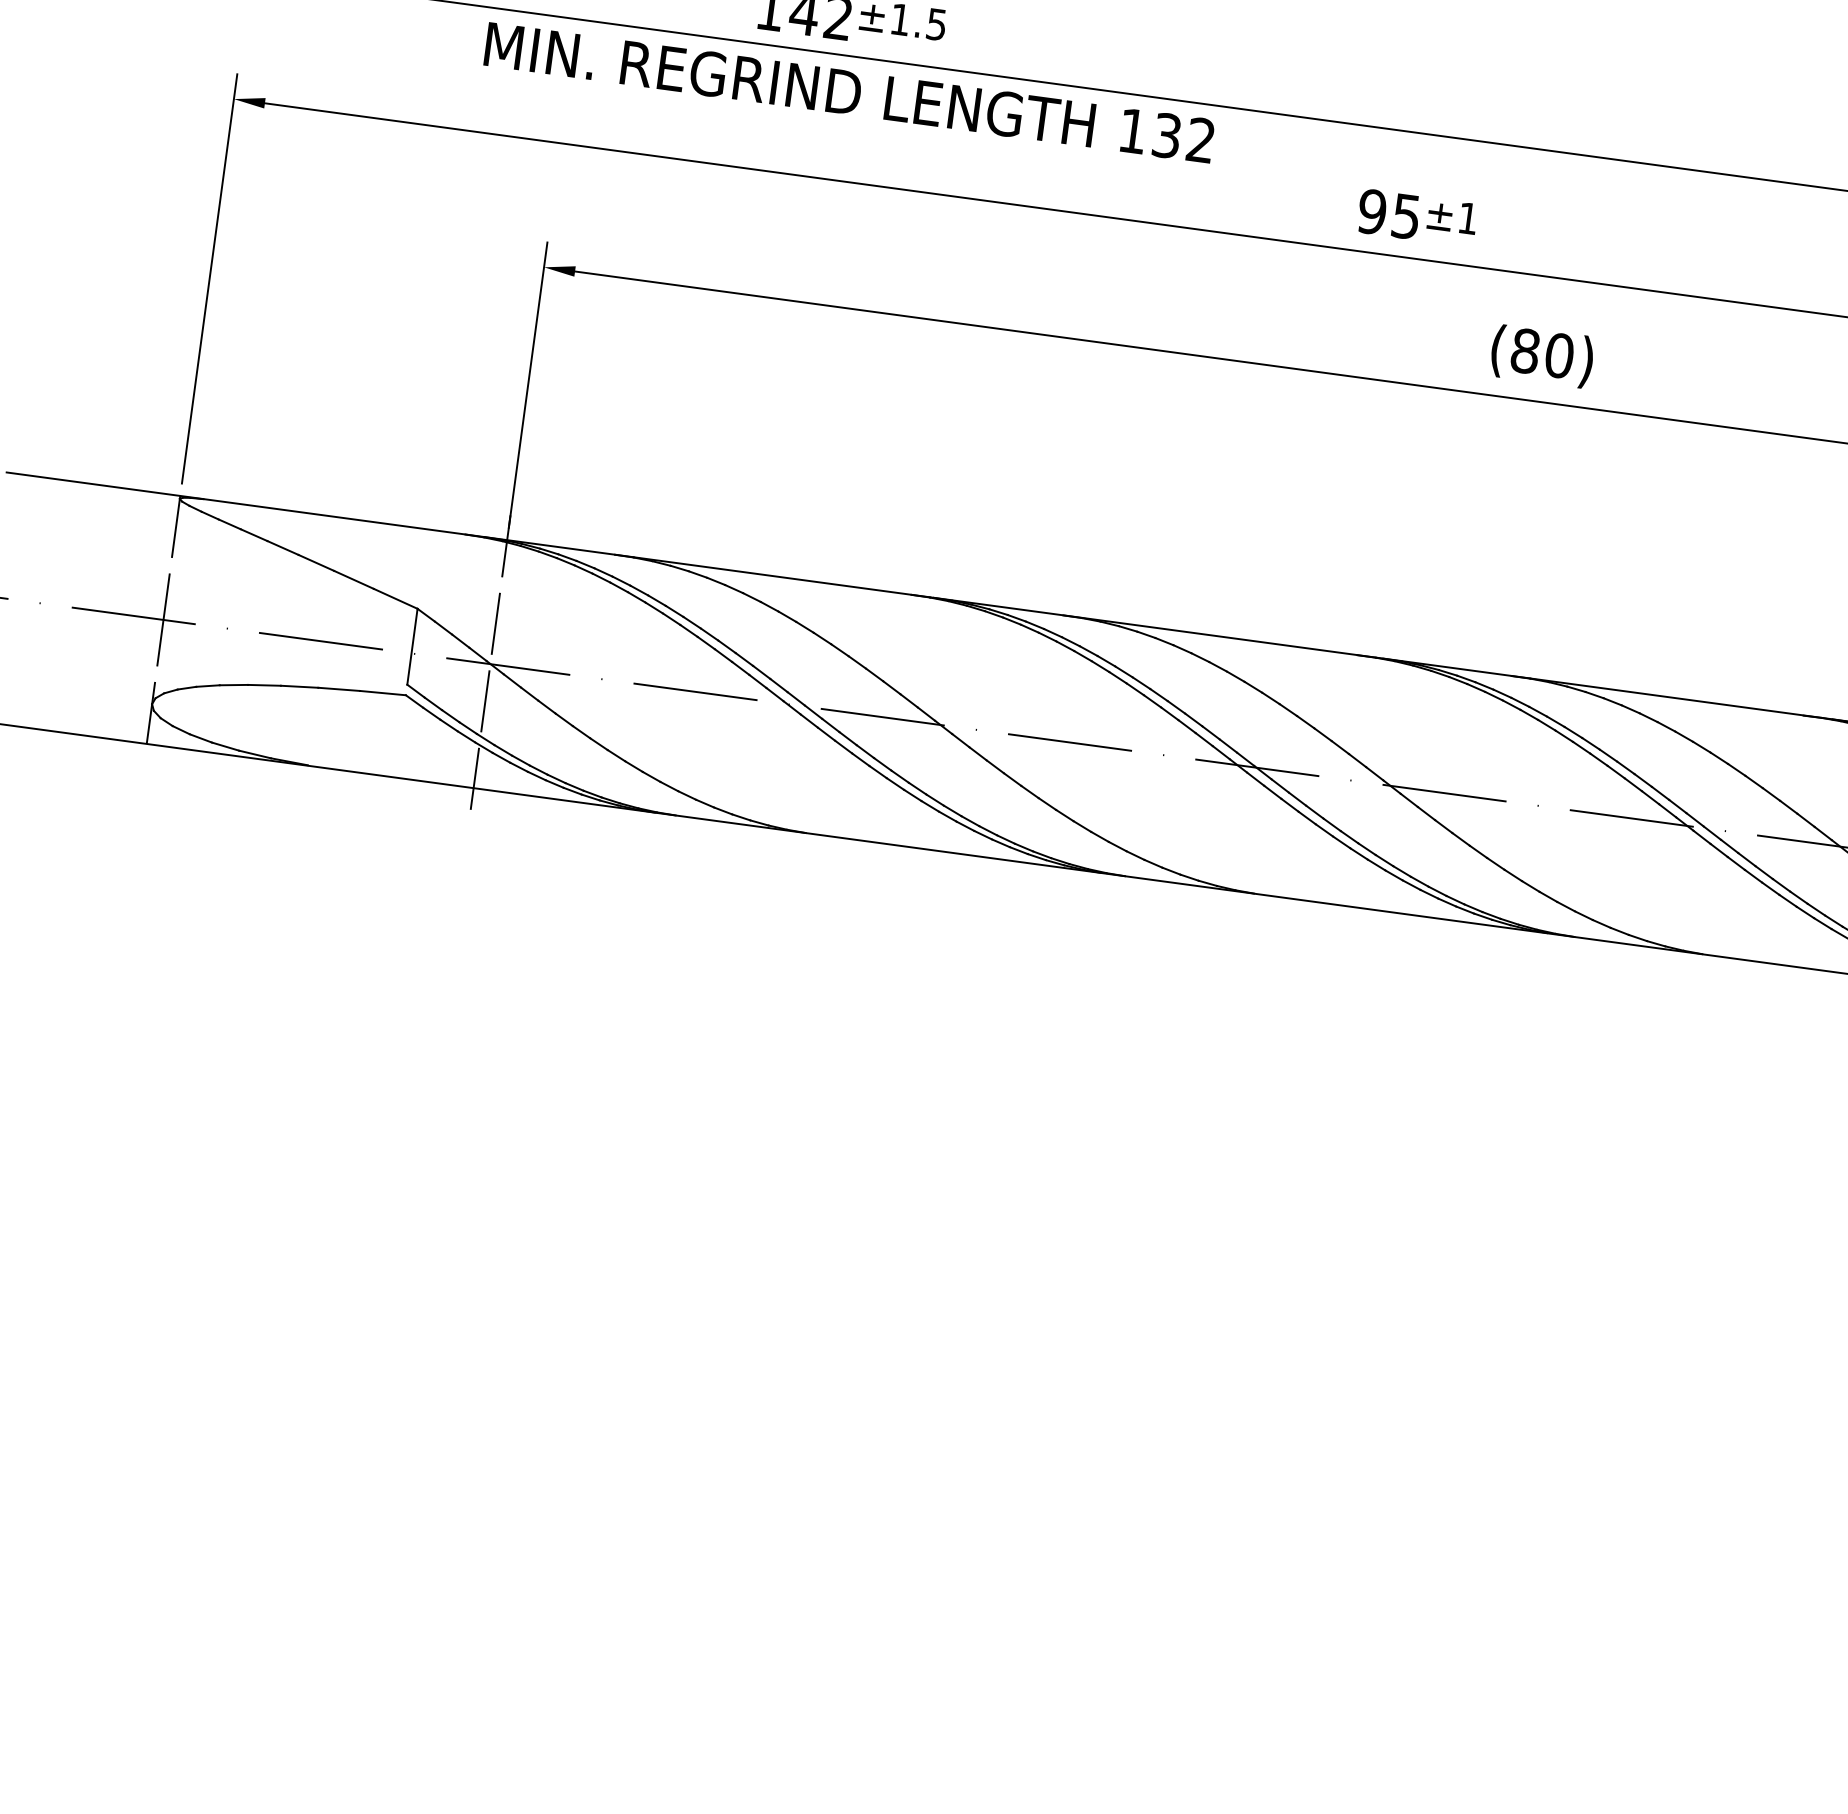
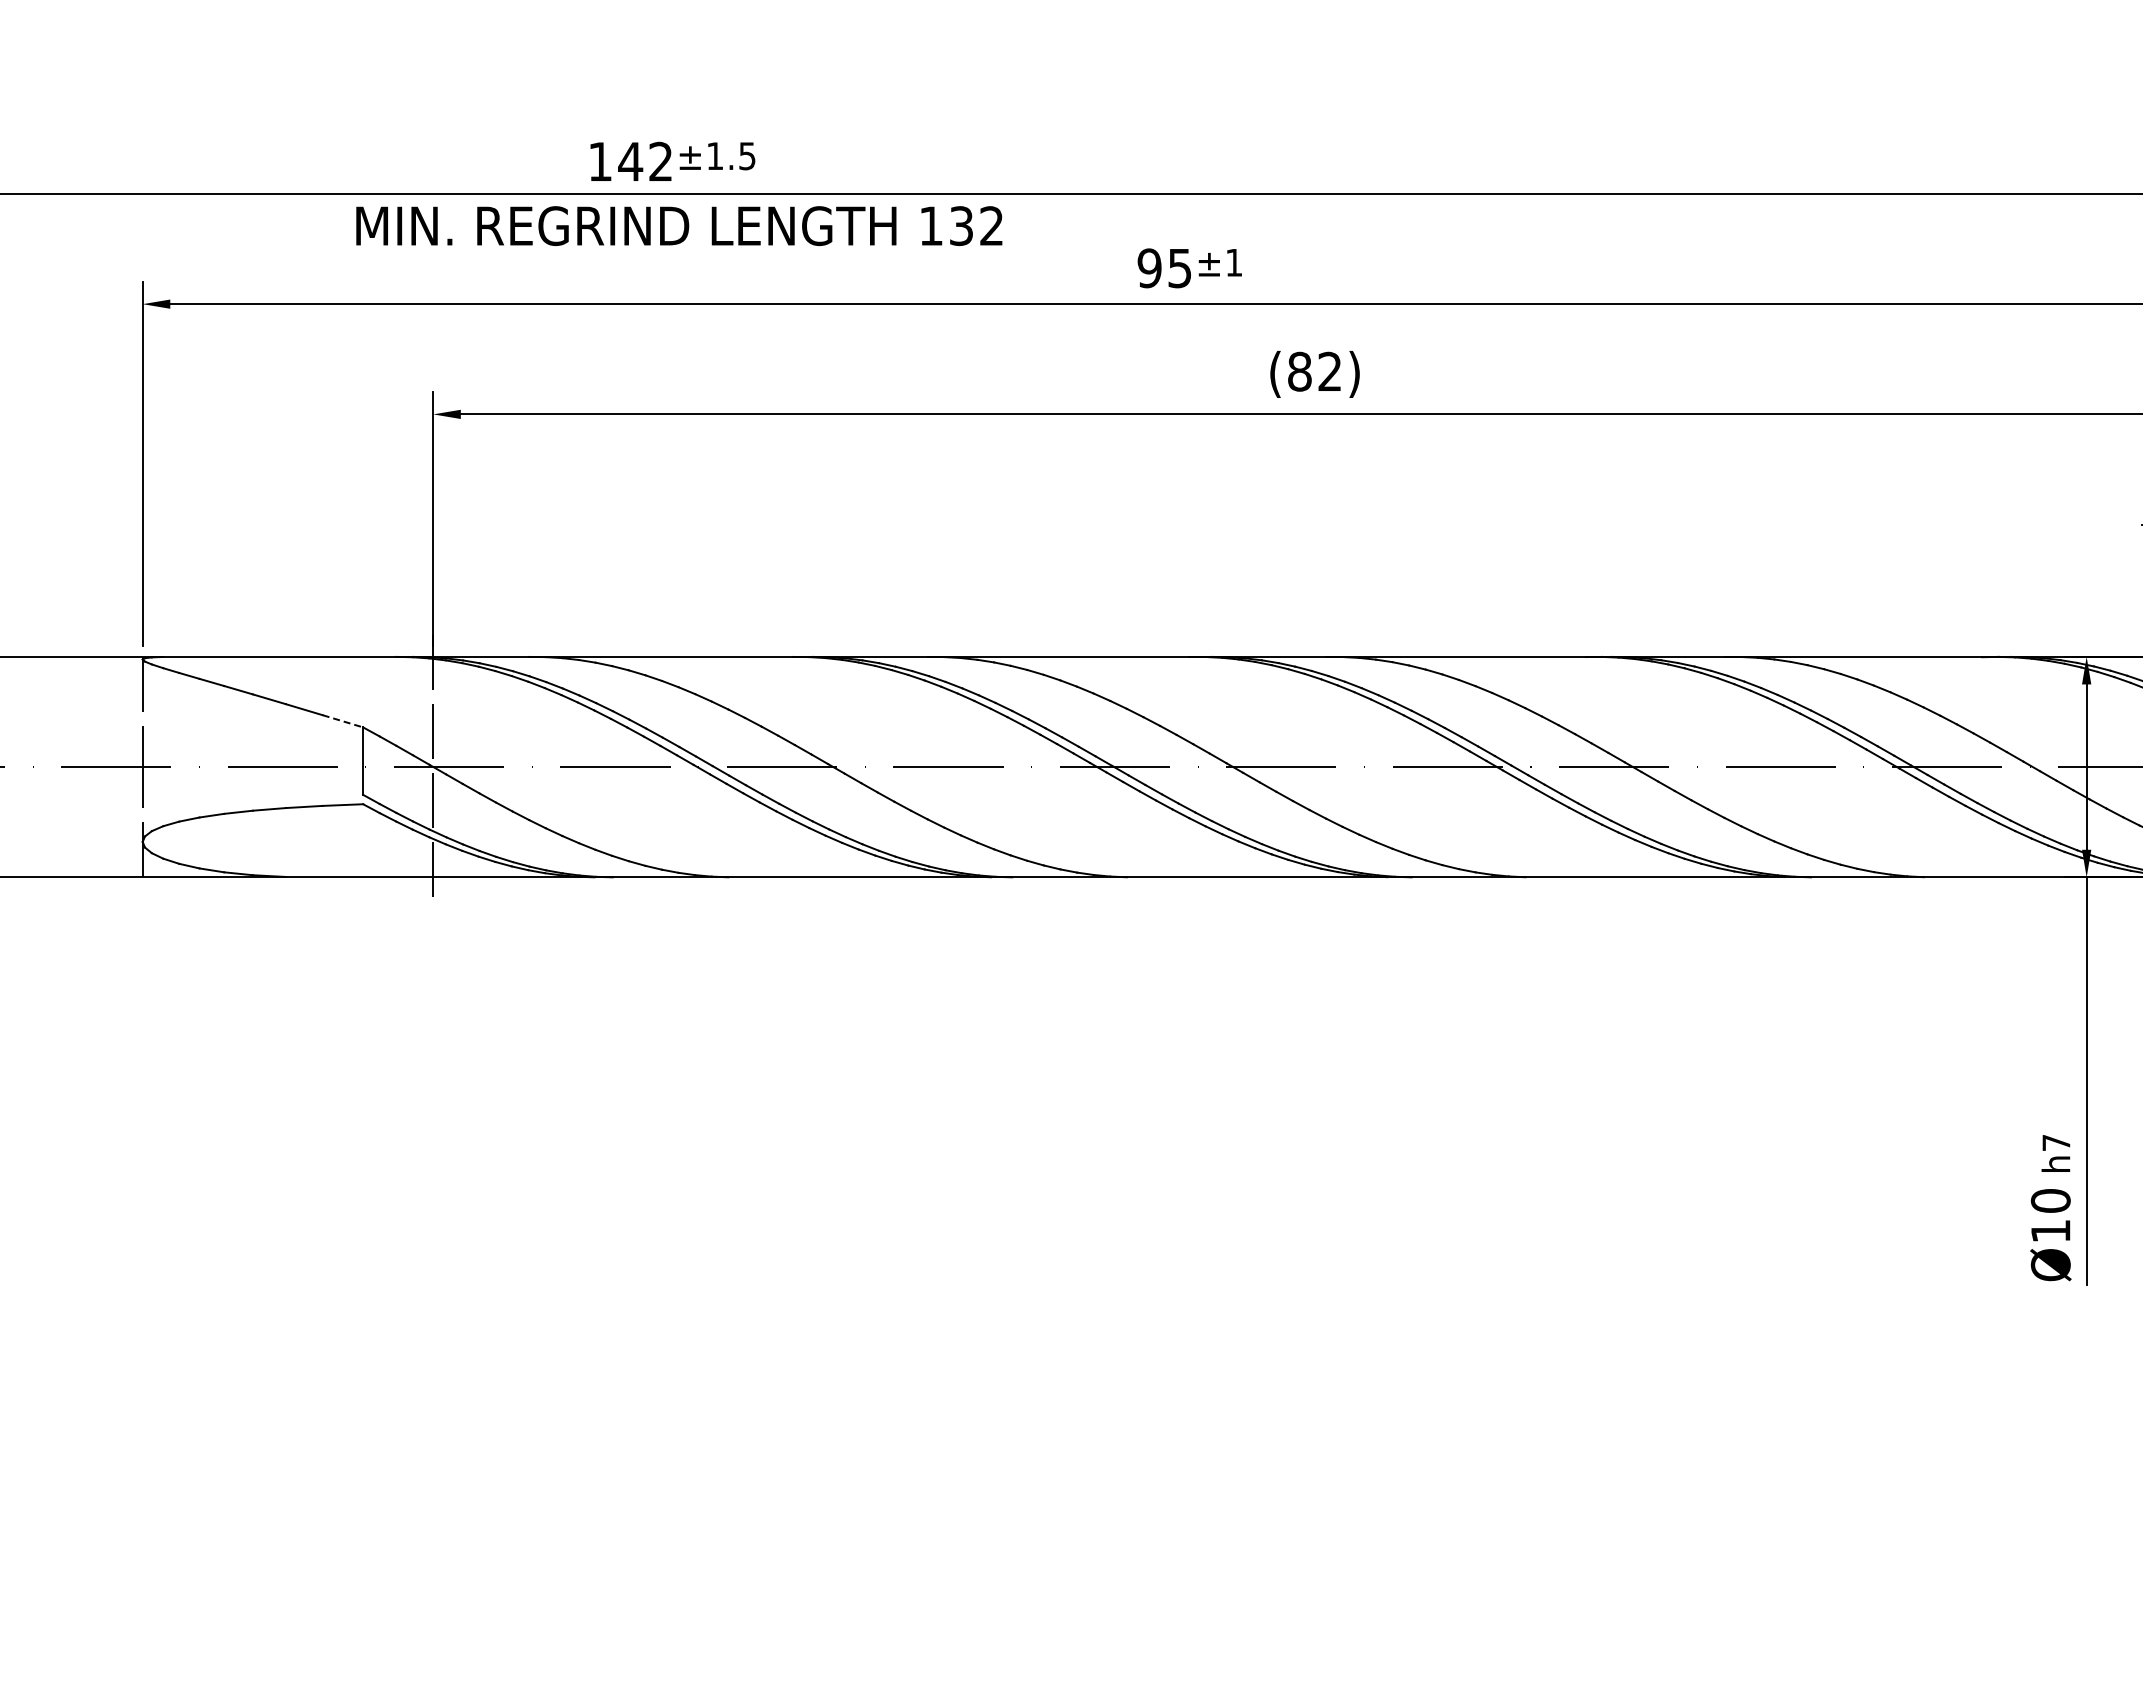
text: (1560, 355) -> (1330, 371), (80) -> (82)
line: (396, 599) -> (343, 721), solid -> dashed

